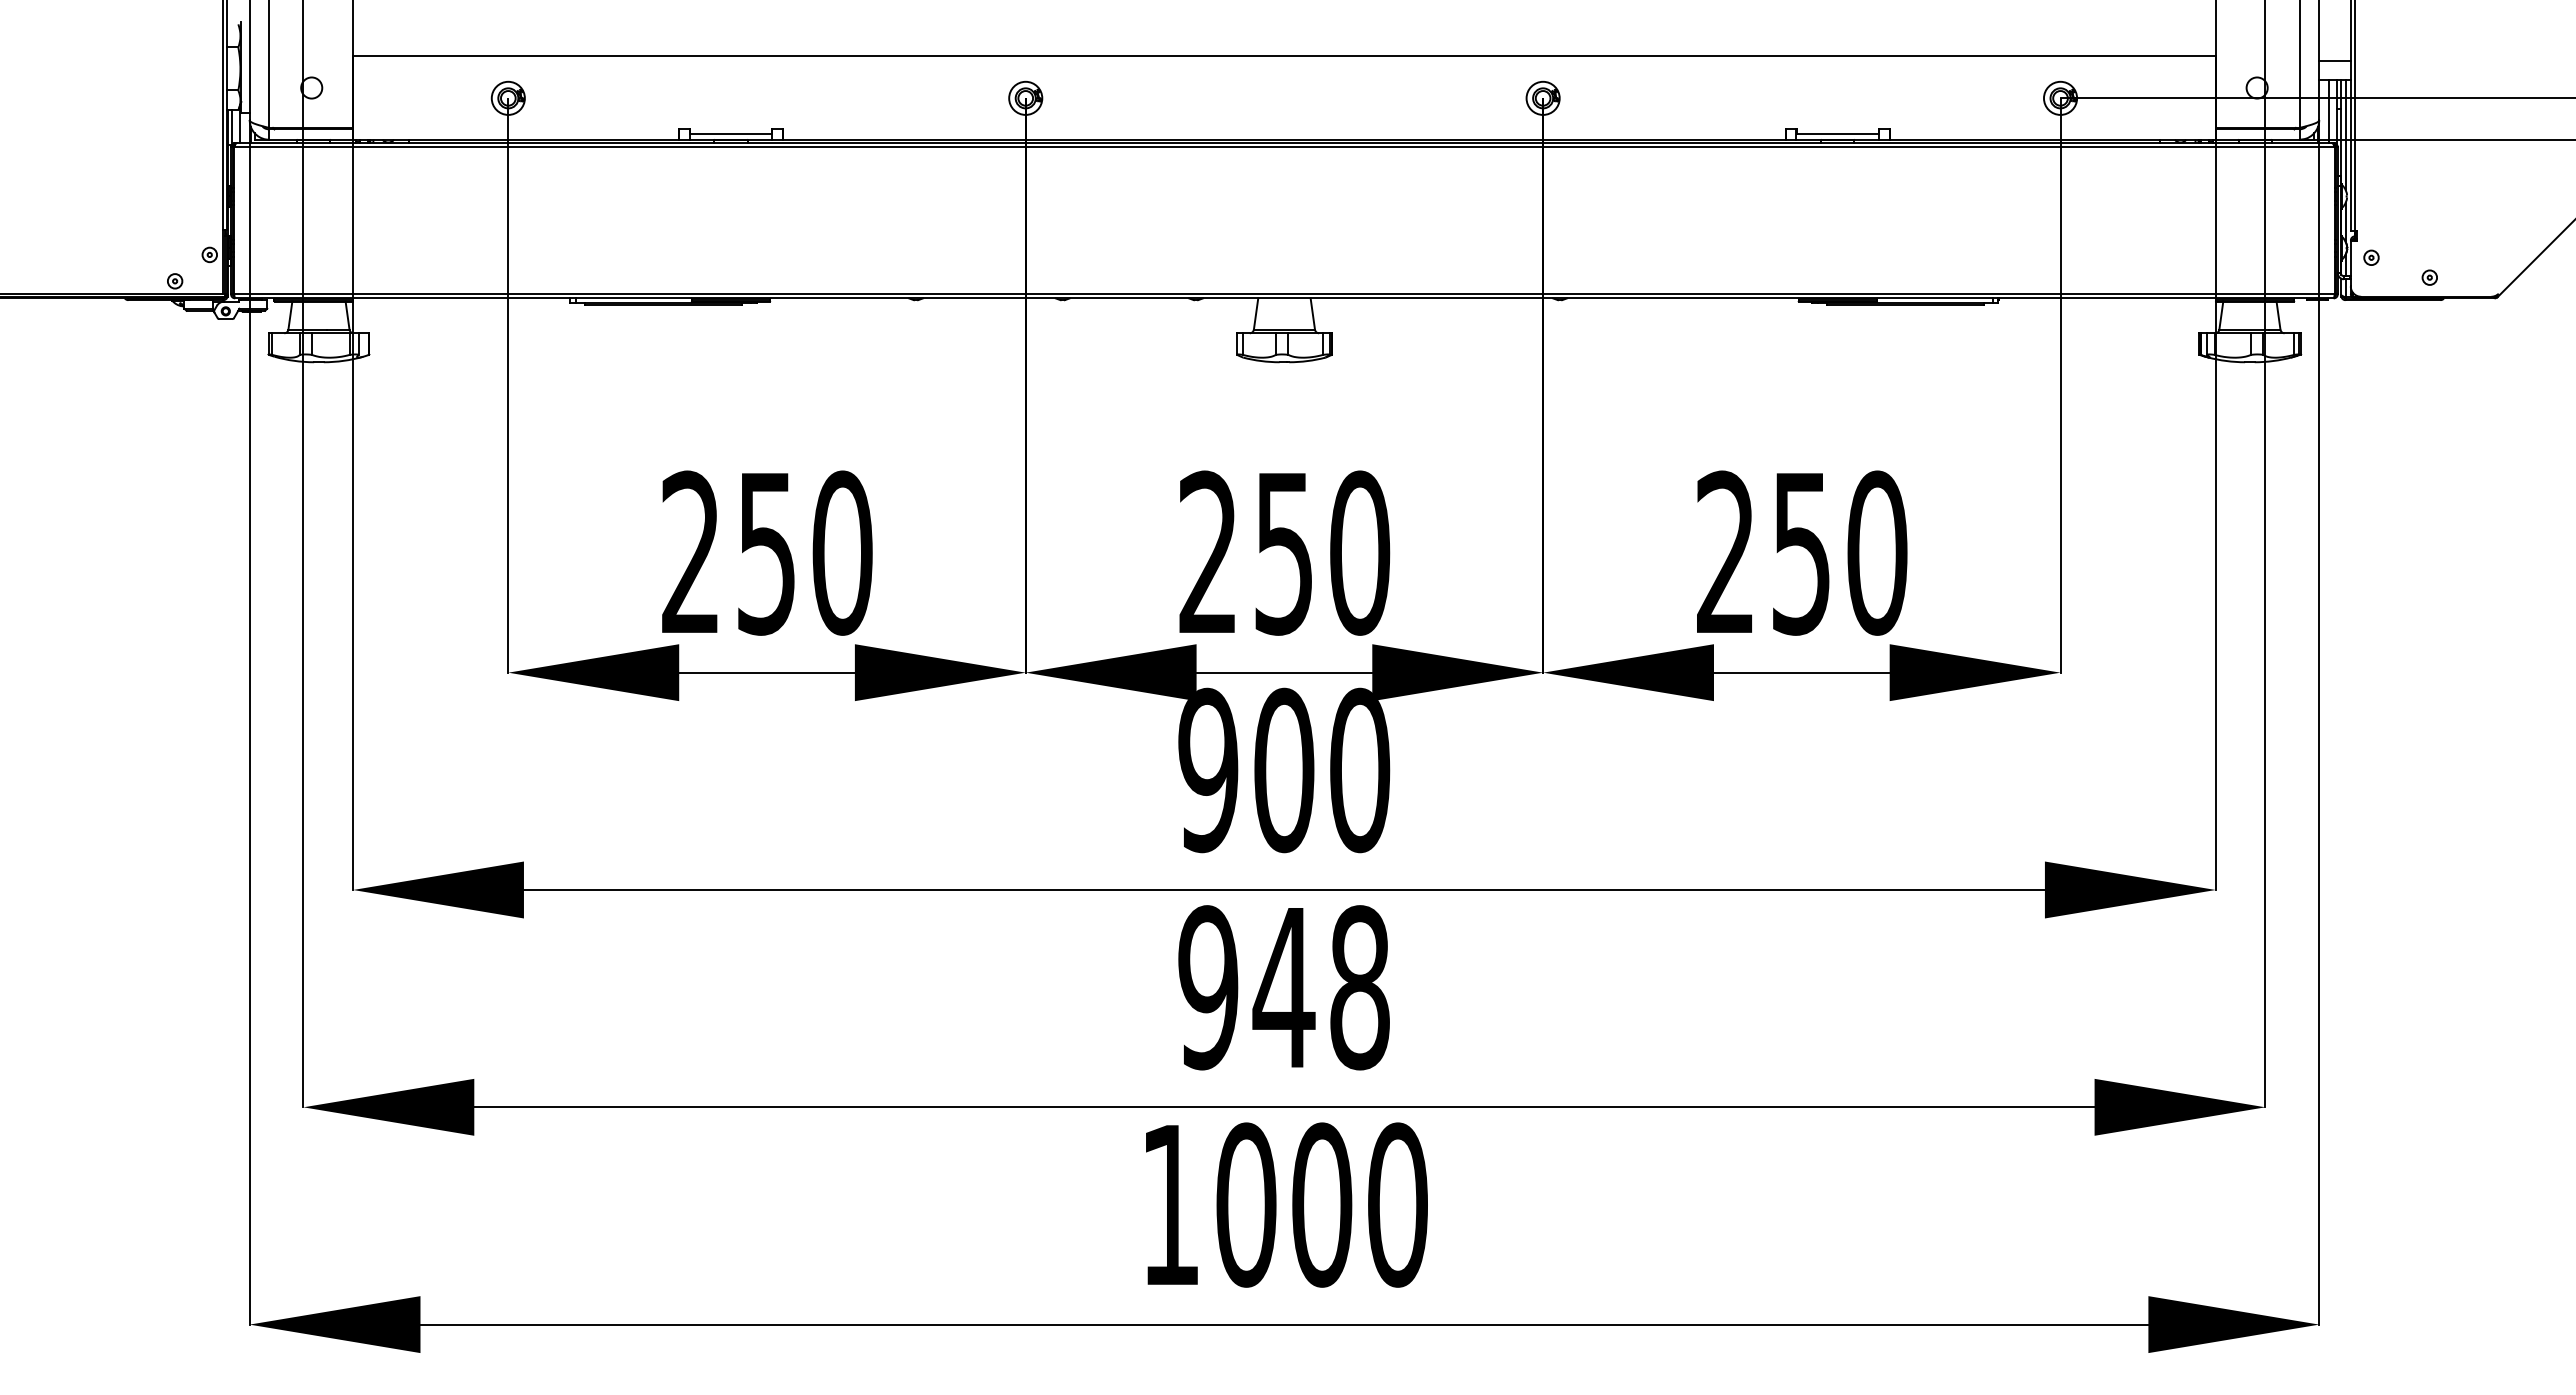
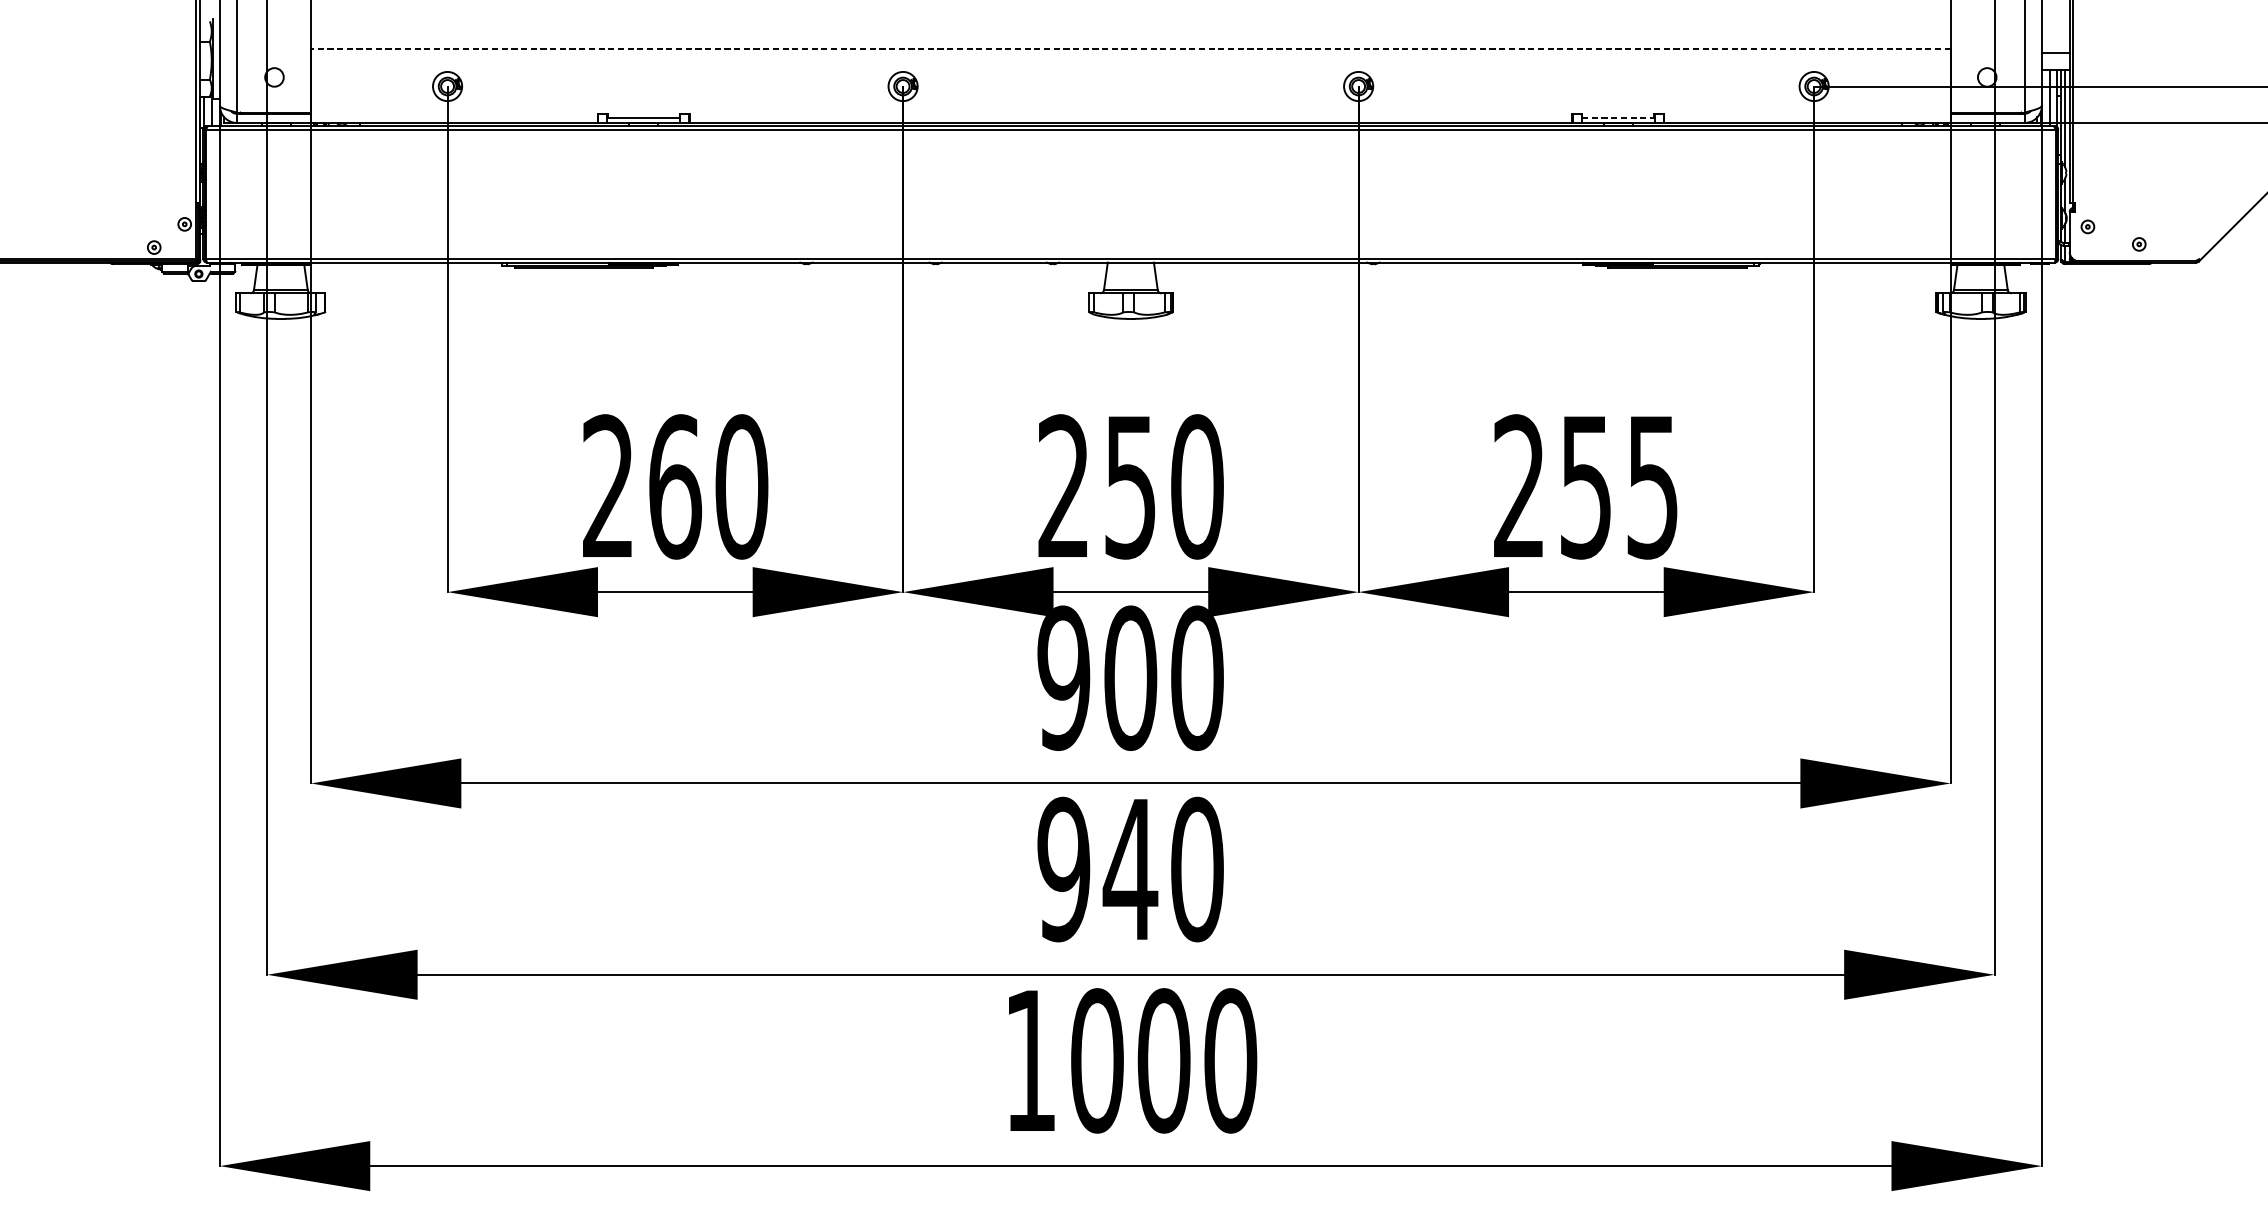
line: (1283, 55) -> (1130, 48), solid -> dashed
line: (1837, 133) -> (1617, 117), solid -> dashed
text: (767, 552) -> (675, 486), 250 -> 260
text: (1877, 552) -> (1652, 486), 250 -> 255
text: (1360, 987) -> (1197, 869), 948 -> 940

